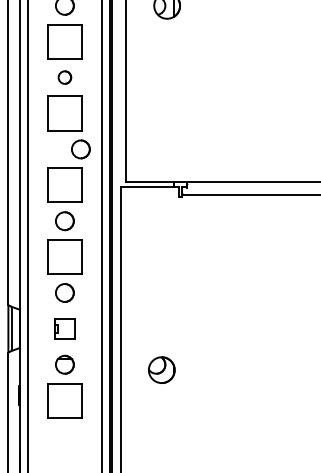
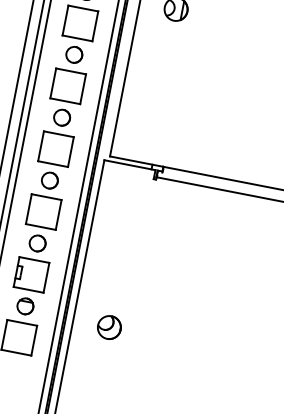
part: (64, 77) -> (74, 54), size x1.43
part: (80, 149) -> (61, 117), moved
part: (64, 328) -> (31, 274), size x1.67

